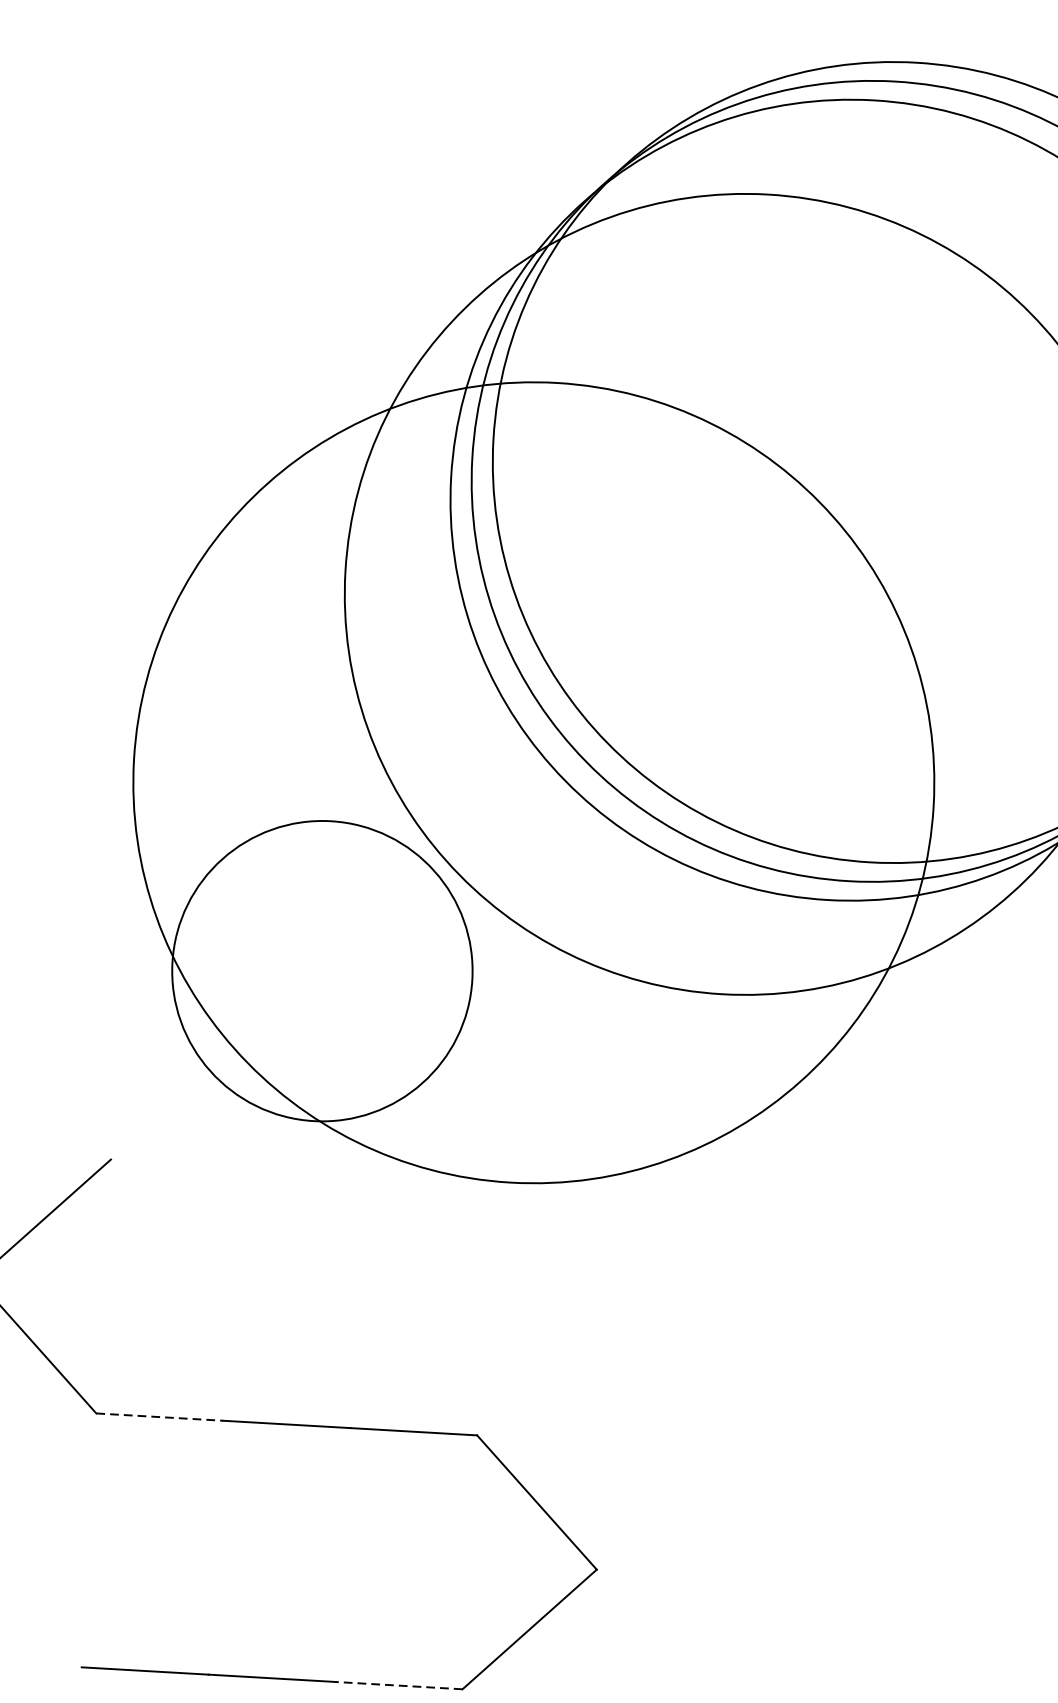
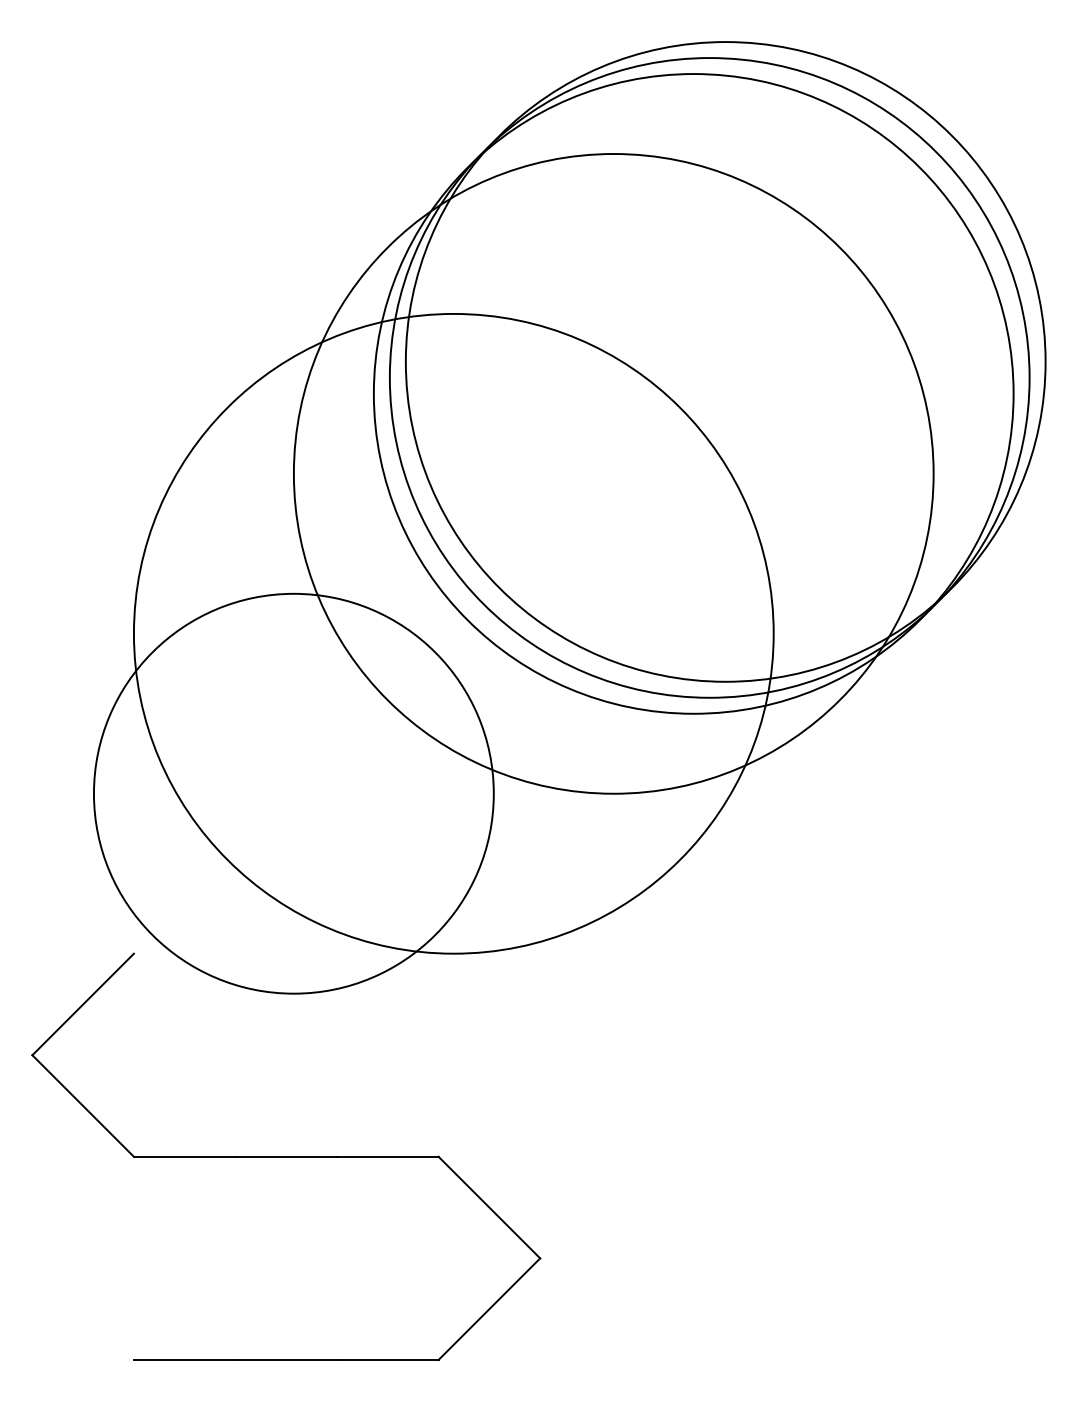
circle: (321, 970) -> (293, 793), size x1.67
line: (159, 1416) -> (184, 1156), dashed -> solid
line: (398, 1685) -> (387, 1359), dashed -> solid

